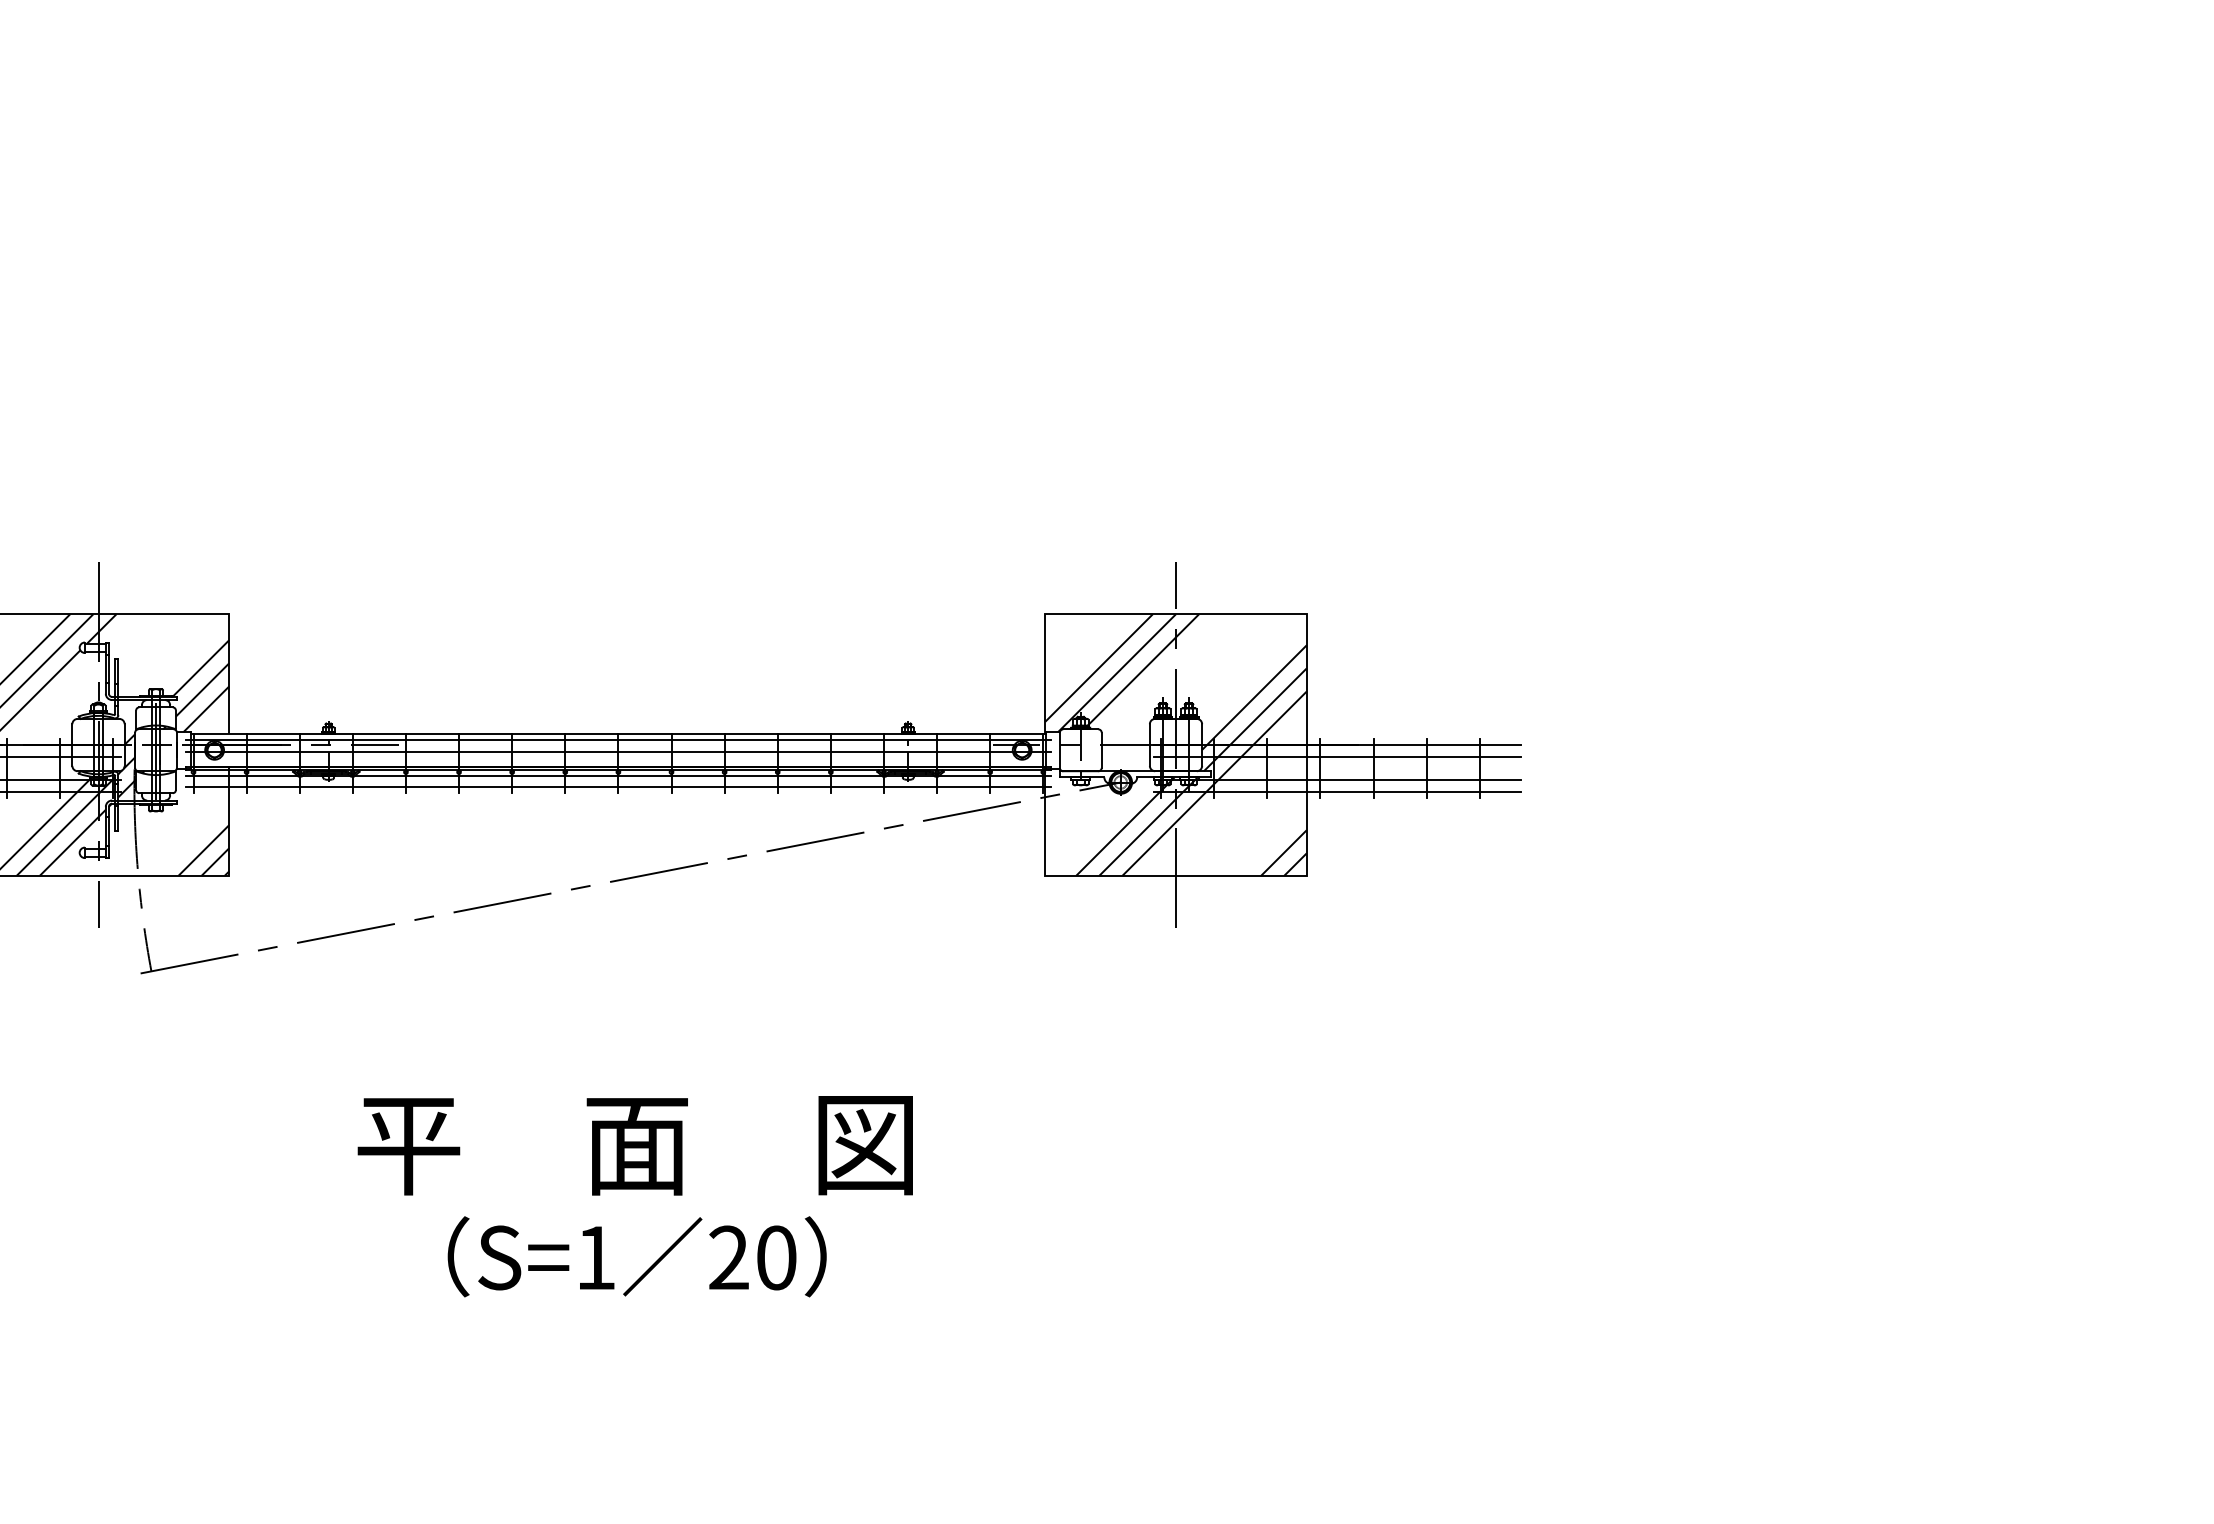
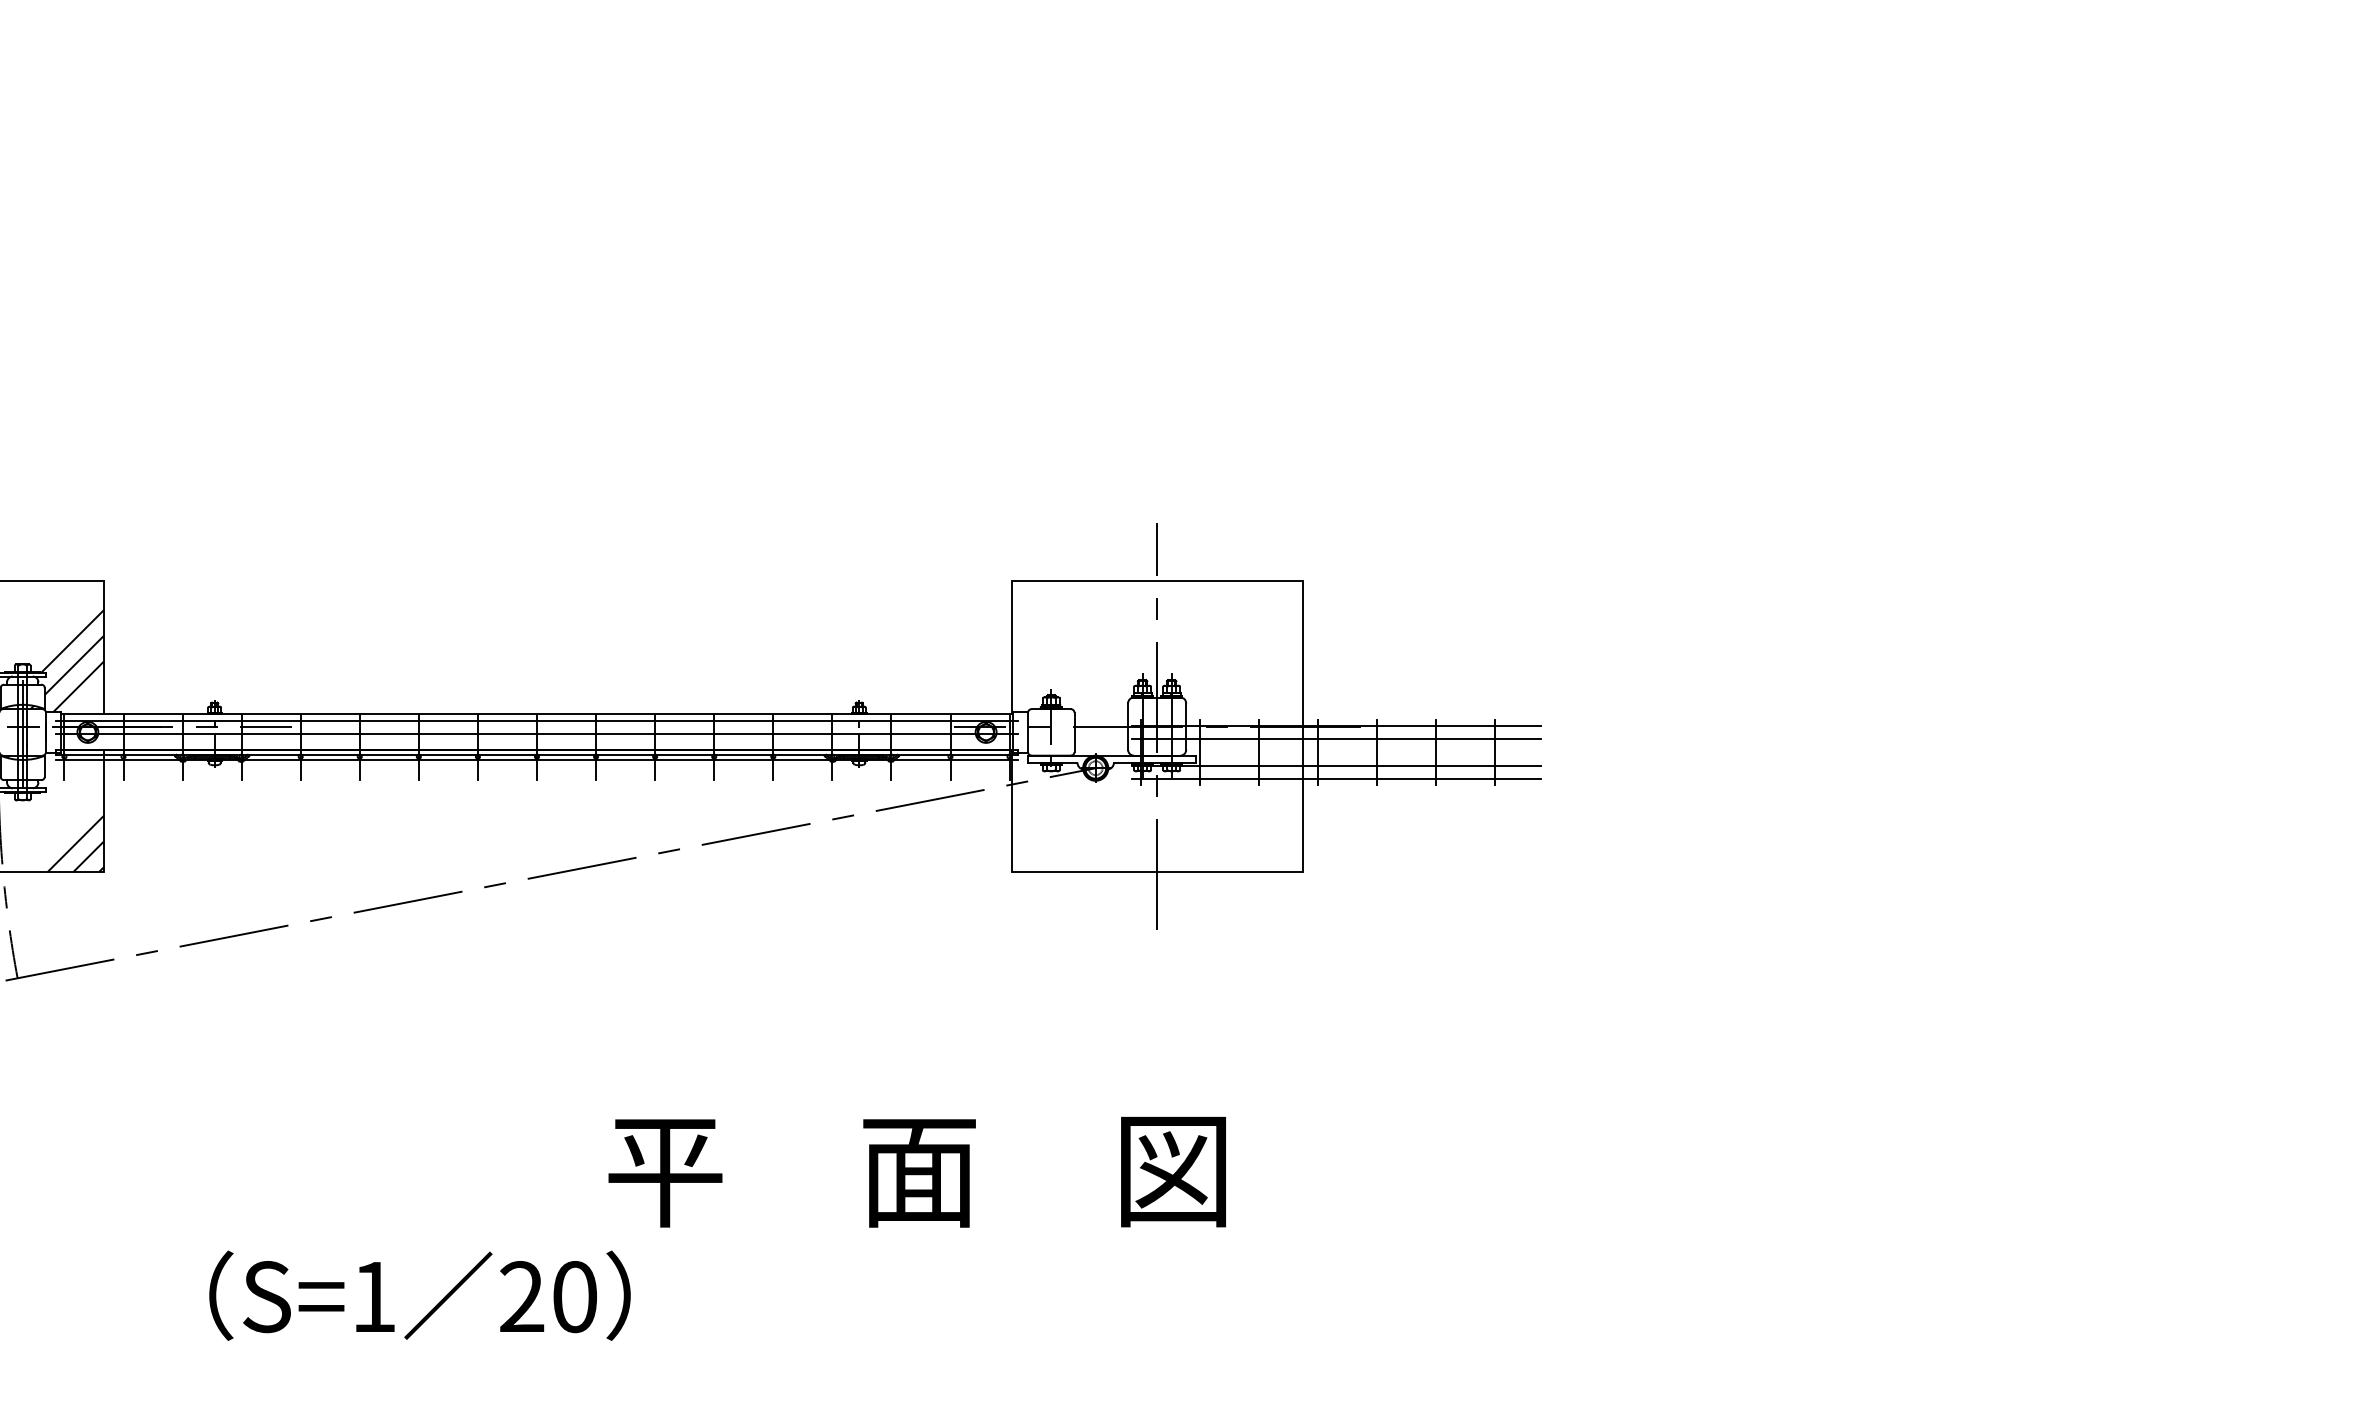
hatch: (1175, 744) -> (1156, 725), removed
line: (618, 787) -> (537, 773), removed
text: (634, 1145) -> (916, 1171), moved
text: (636, 1256) -> (419, 1295), moved

